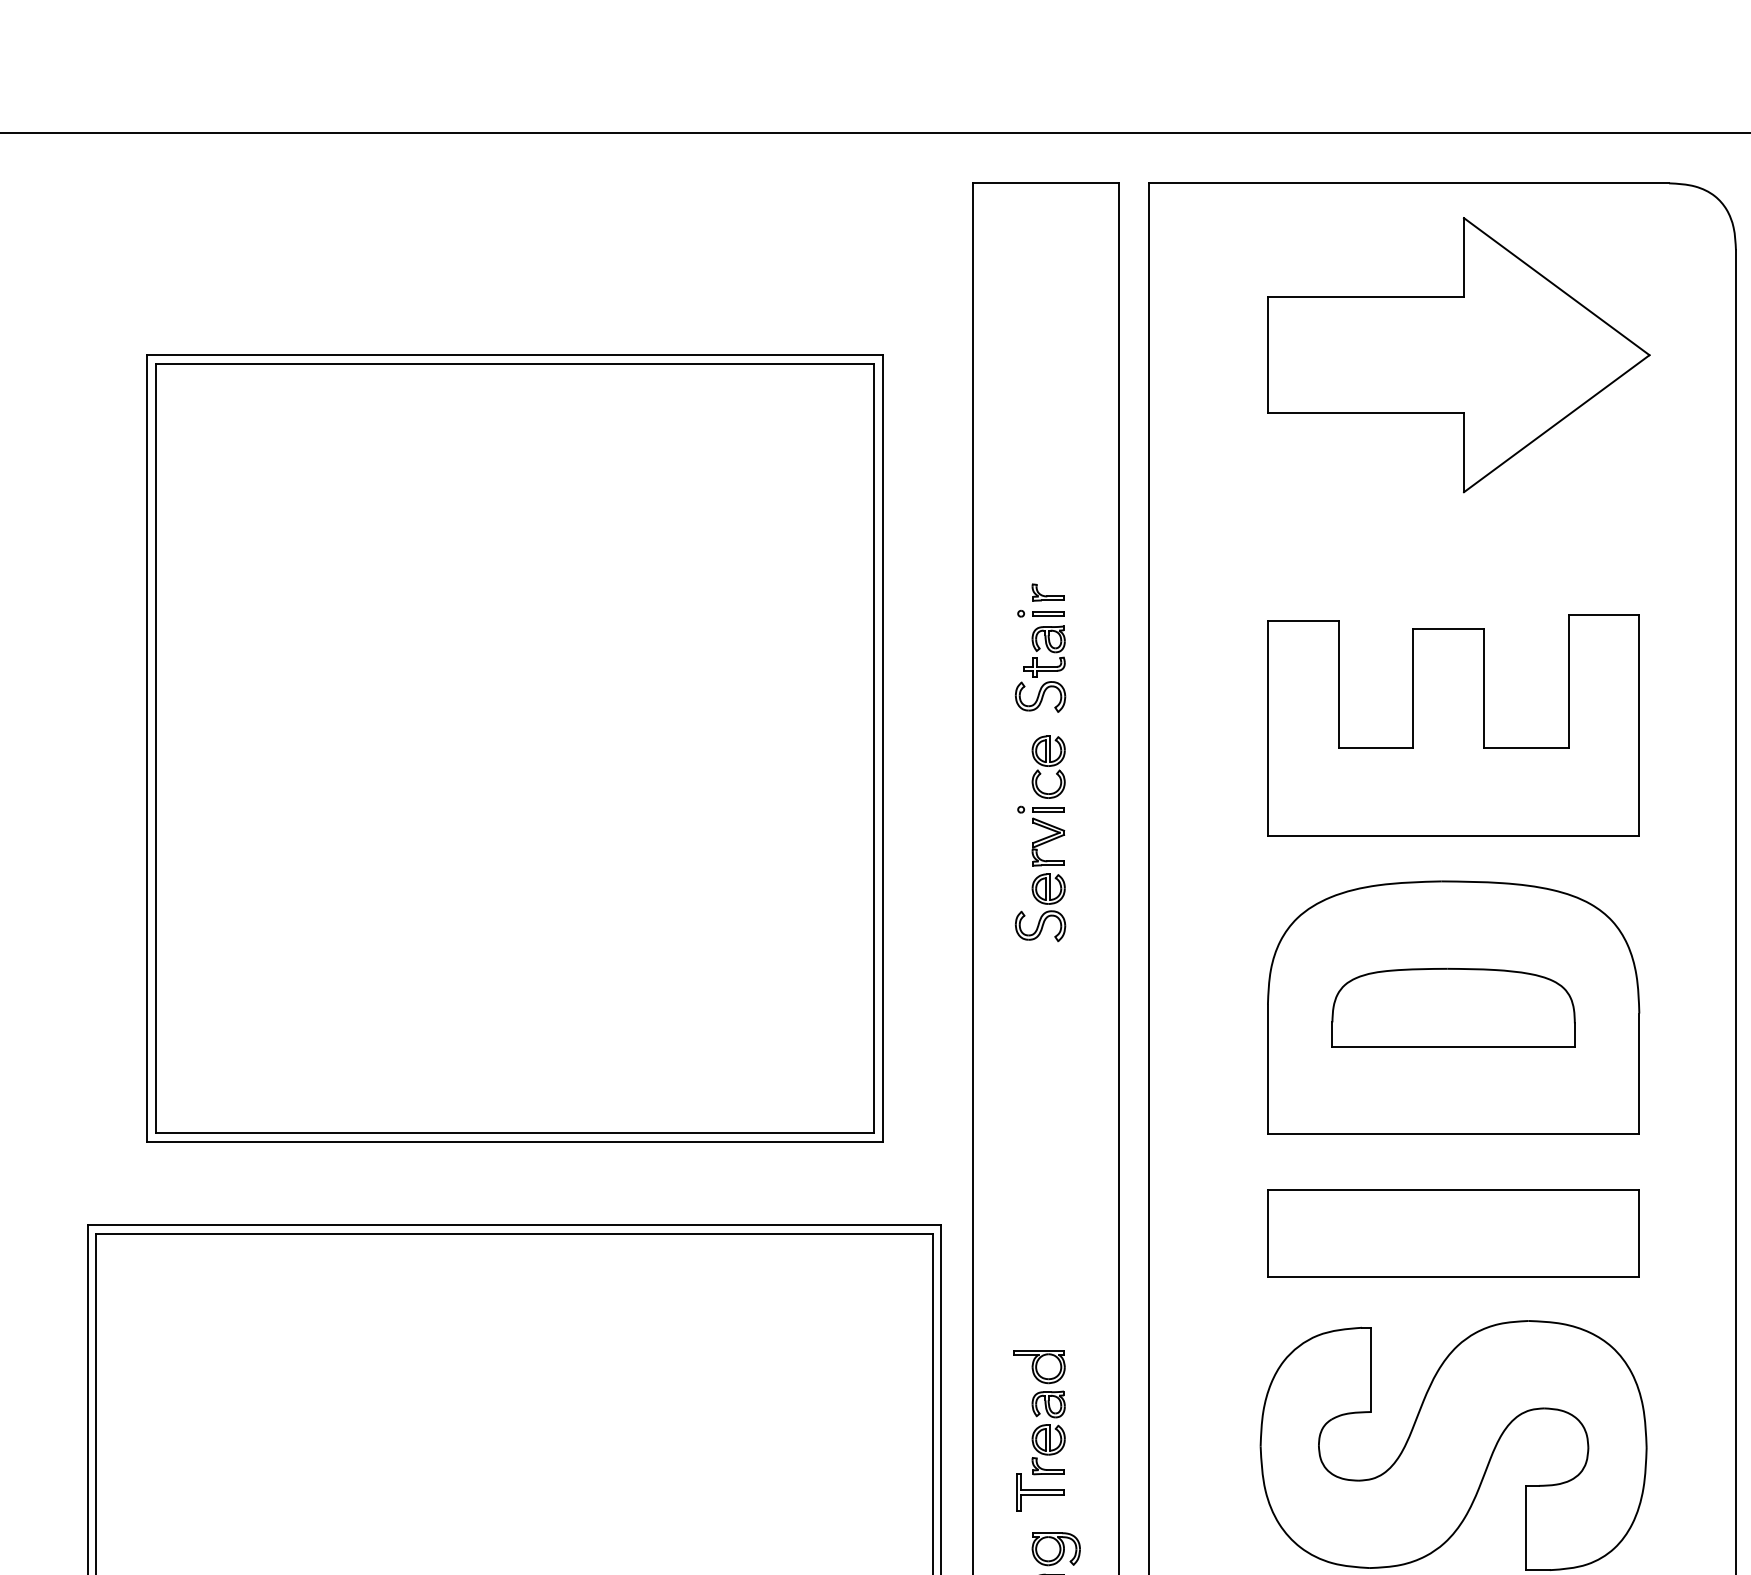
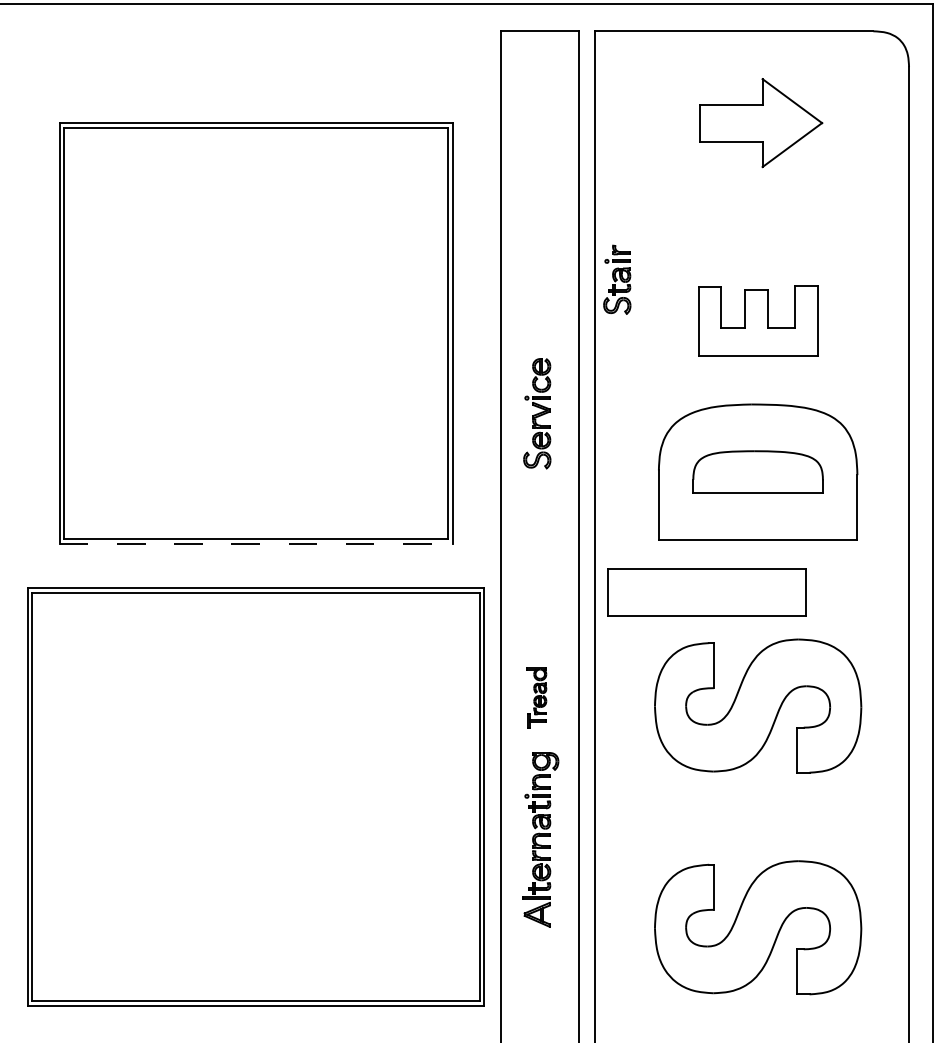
part: (1458, 353) -> (760, 122), size x0.6
part: (1040, 647) -> (617, 279), moved
part: (1452, 724) -> (757, 320), size x0.6
part: (1040, 838) -> (537, 413), moved
line: (515, 1141) -> (256, 543), solid -> dashed
part: (1452, 1233) -> (706, 592), moved
part: (1039, 1429) -> (536, 697), size x0.7

